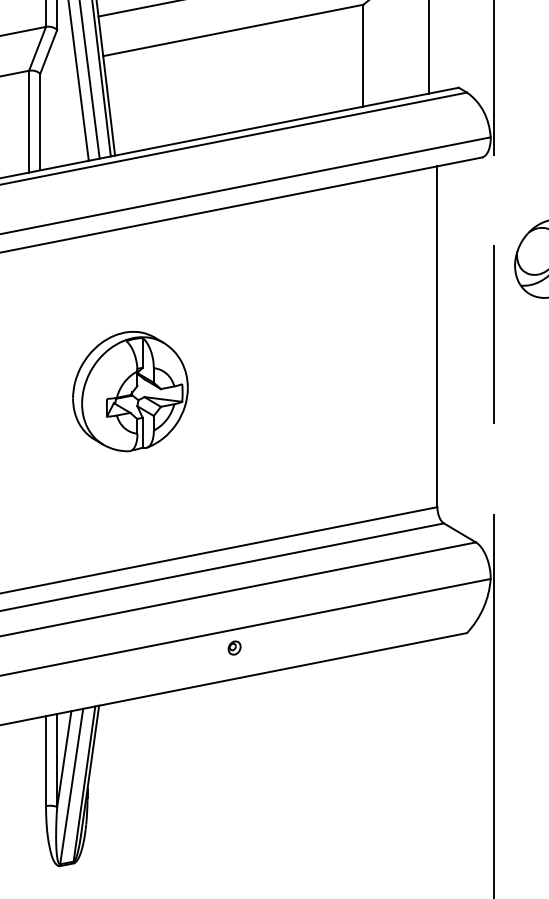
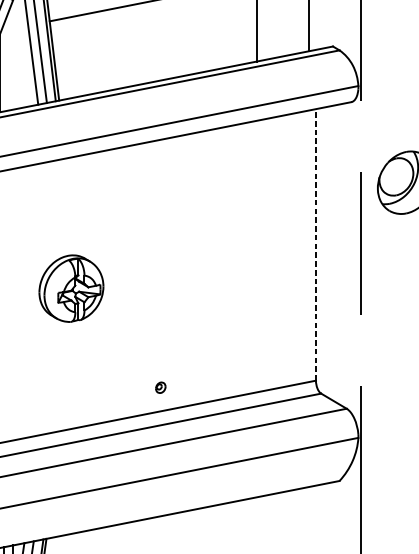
line: (437, 336) -> (316, 244), solid -> dashed
part: (130, 391) -> (71, 288), size x0.7
part: (234, 647) -> (160, 387), moved

